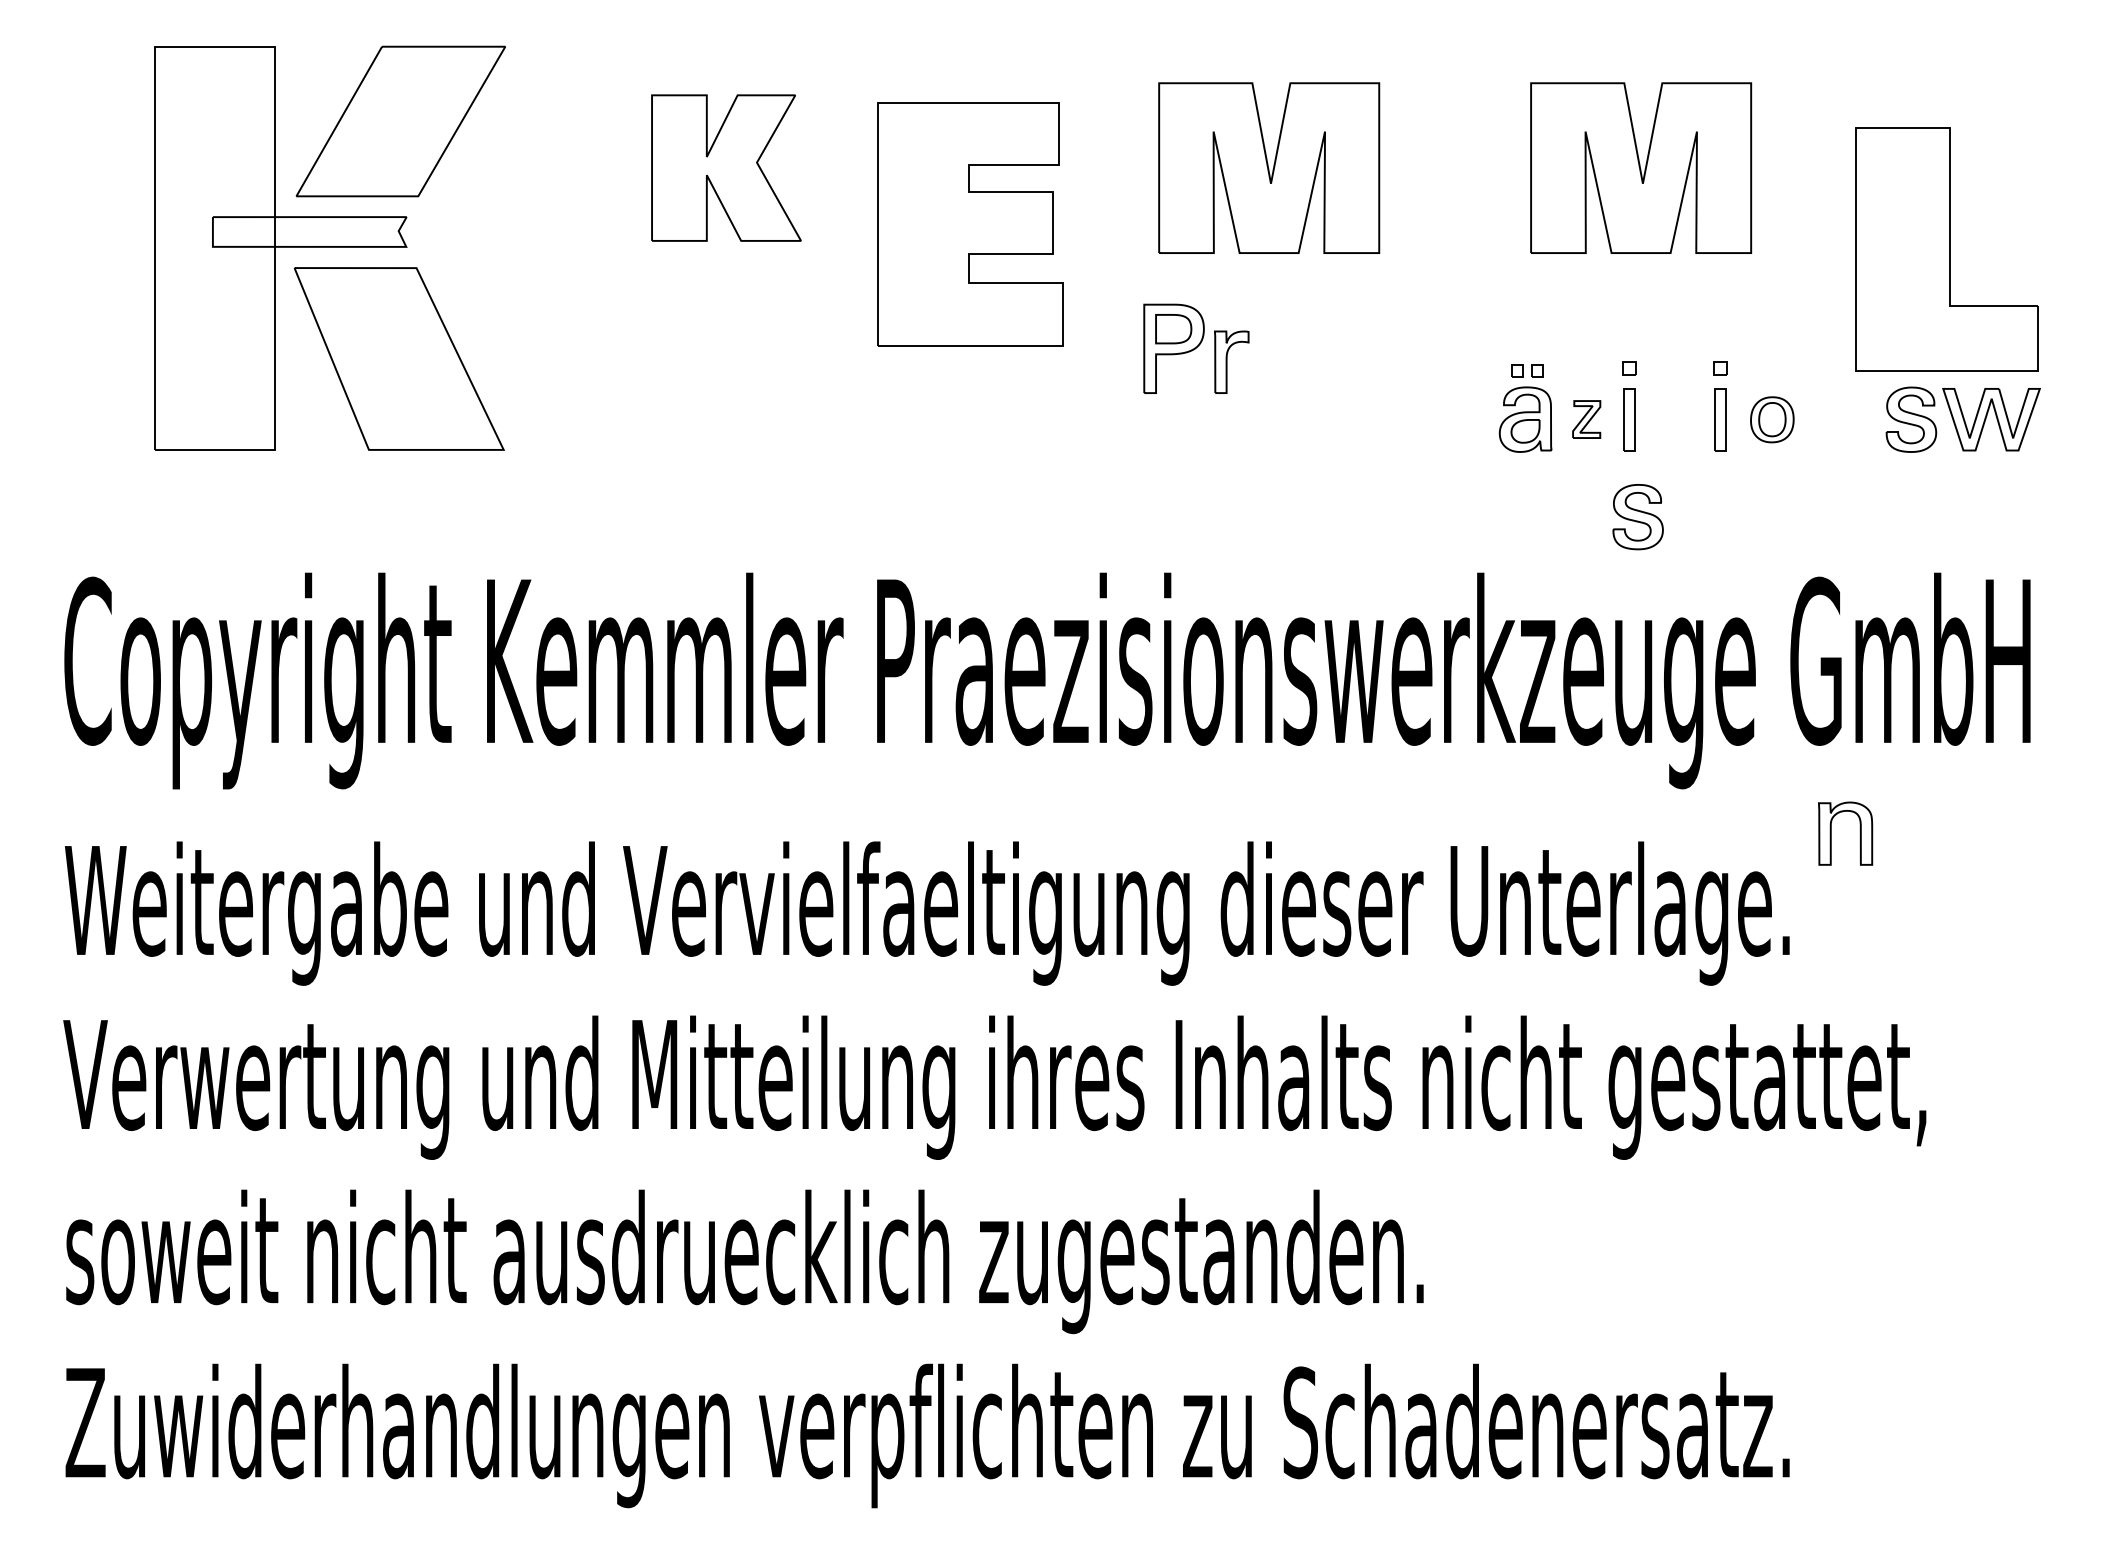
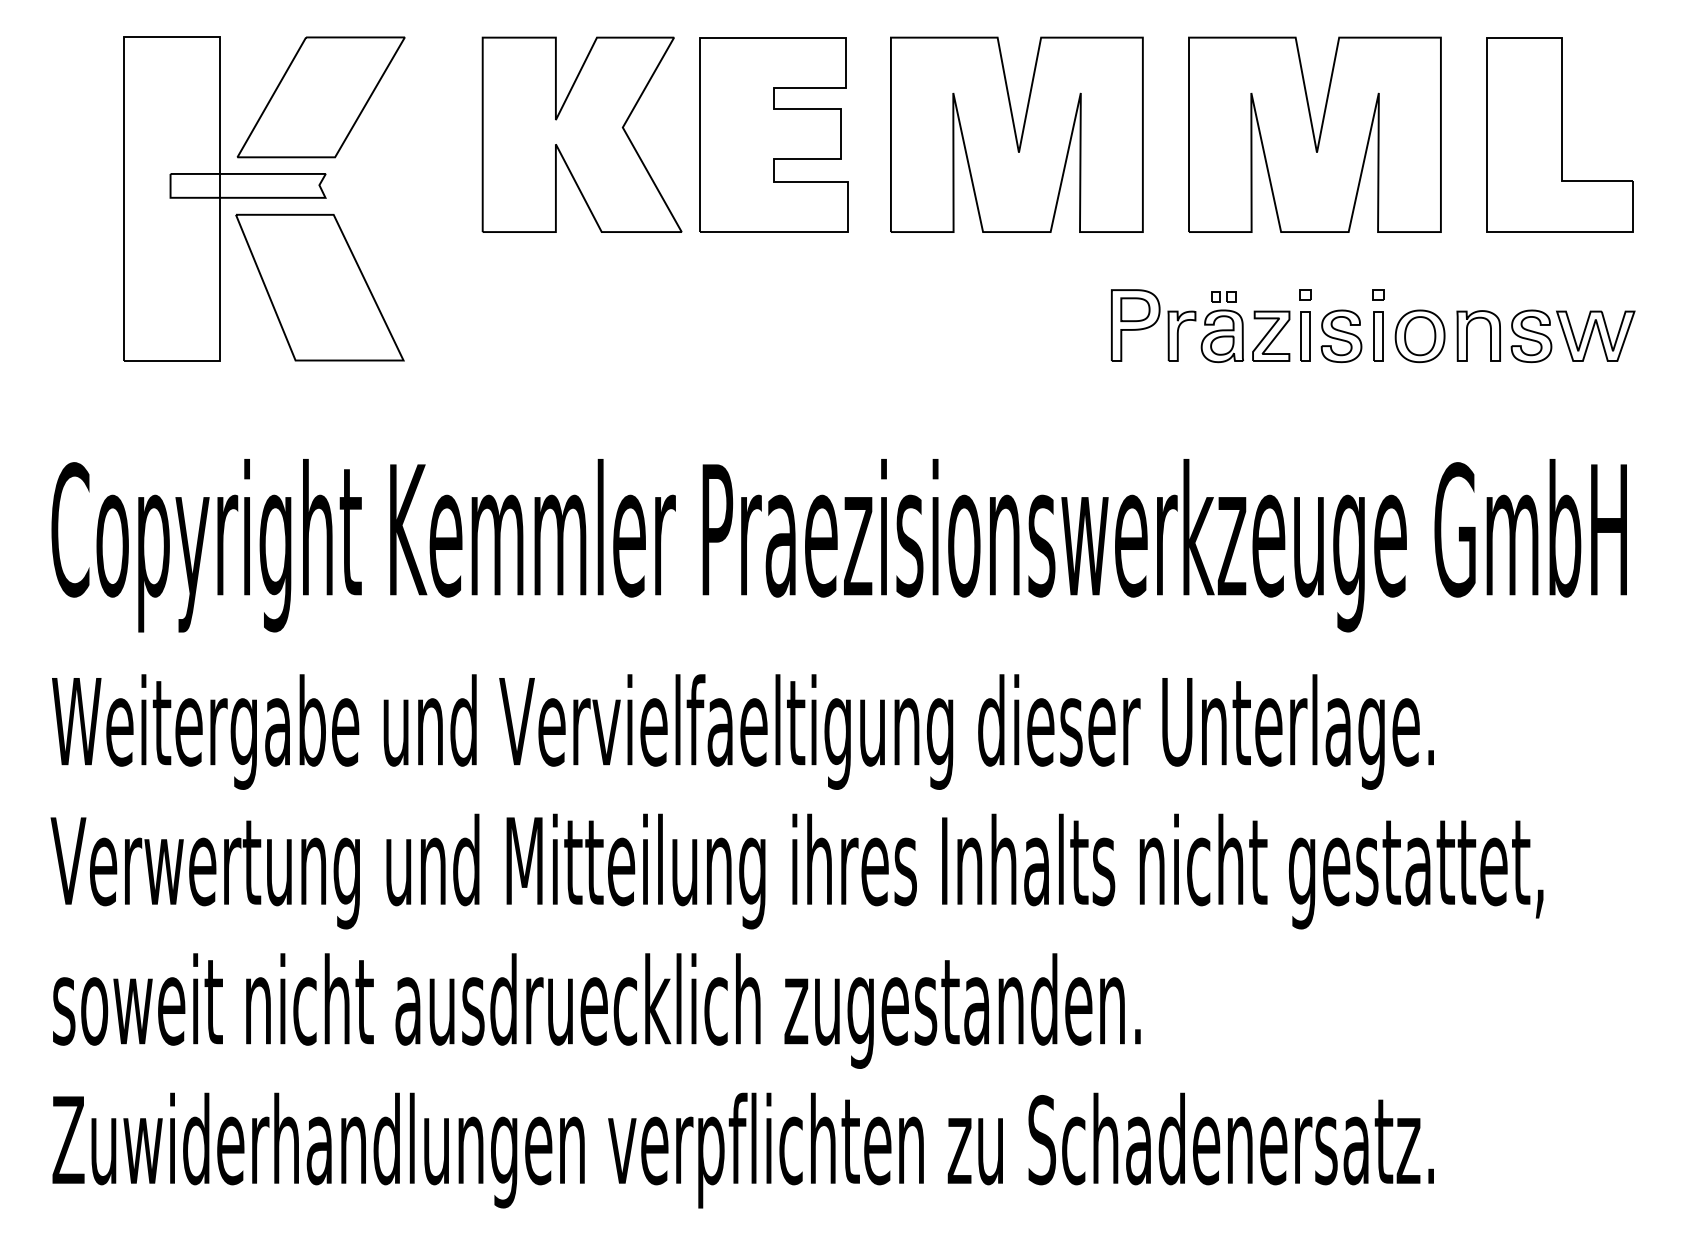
part: (725, 167) -> (581, 134), size x1.67
part: (1268, 167) -> (1016, 134), size x1.43
part: (1640, 167) -> (1314, 134), size x1.43
part: (969, 224) -> (773, 134), moved
part: (1946, 248) -> (1559, 134), moved
part: (1196, 348) -> (1153, 325), moved
part: (1586, 418) -> (1271, 335), size x1.67
part: (1771, 419) -> (1419, 336), size x1.43
part: (1638, 517) -> (1341, 336), moved
part: (1831, 833) -> (1467, 335), moved

